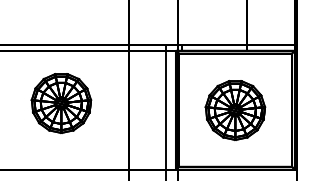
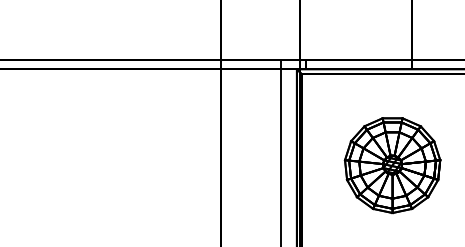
part: (61, 103) -> (112, 154), removed

